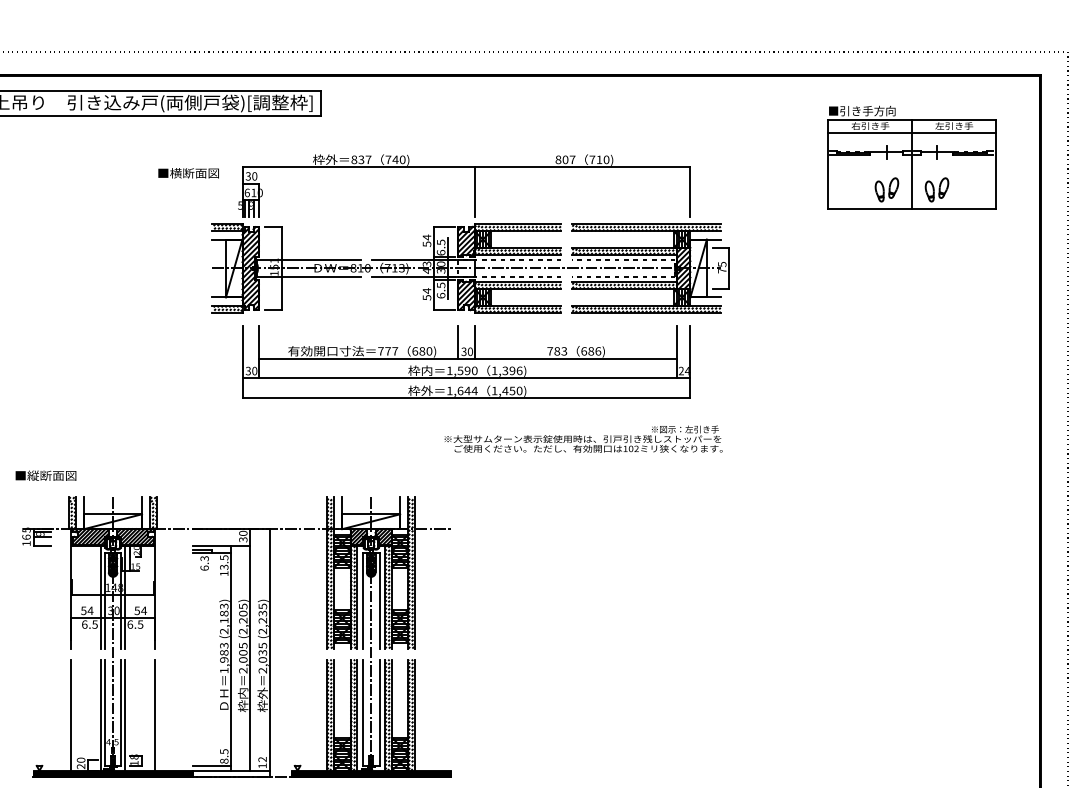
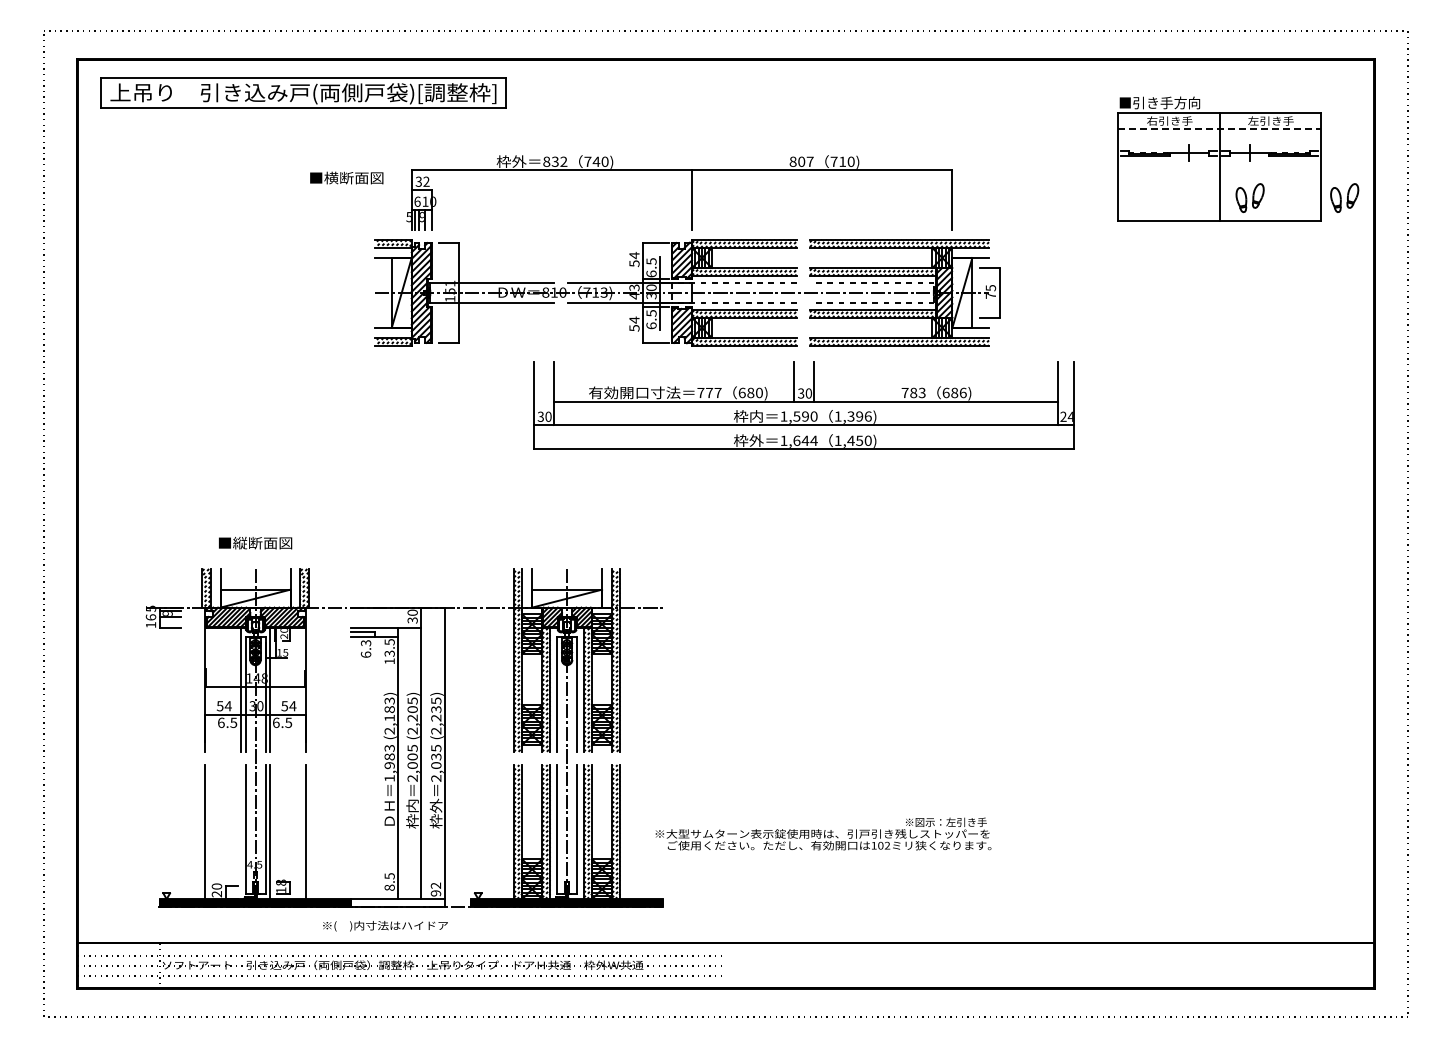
line: (912, 133) -> (1220, 129), solid -> dashed
text: (368, 159) -> (563, 161), 837 -> 832
text: (254, 176) -> (426, 181), 30 -> 32
part: (886, 189) -> (1344, 197), moved
part: (465, 361) -> (803, 405), moved
text: (583, 438) -> (823, 833), moved
text: (45, 476) -> (255, 543), moved
line: (101, 715) -> (241, 832), removed
line: (211, 765) -> (374, 893), removed
text: (262, 765) -> (435, 893), 12 -> 92

